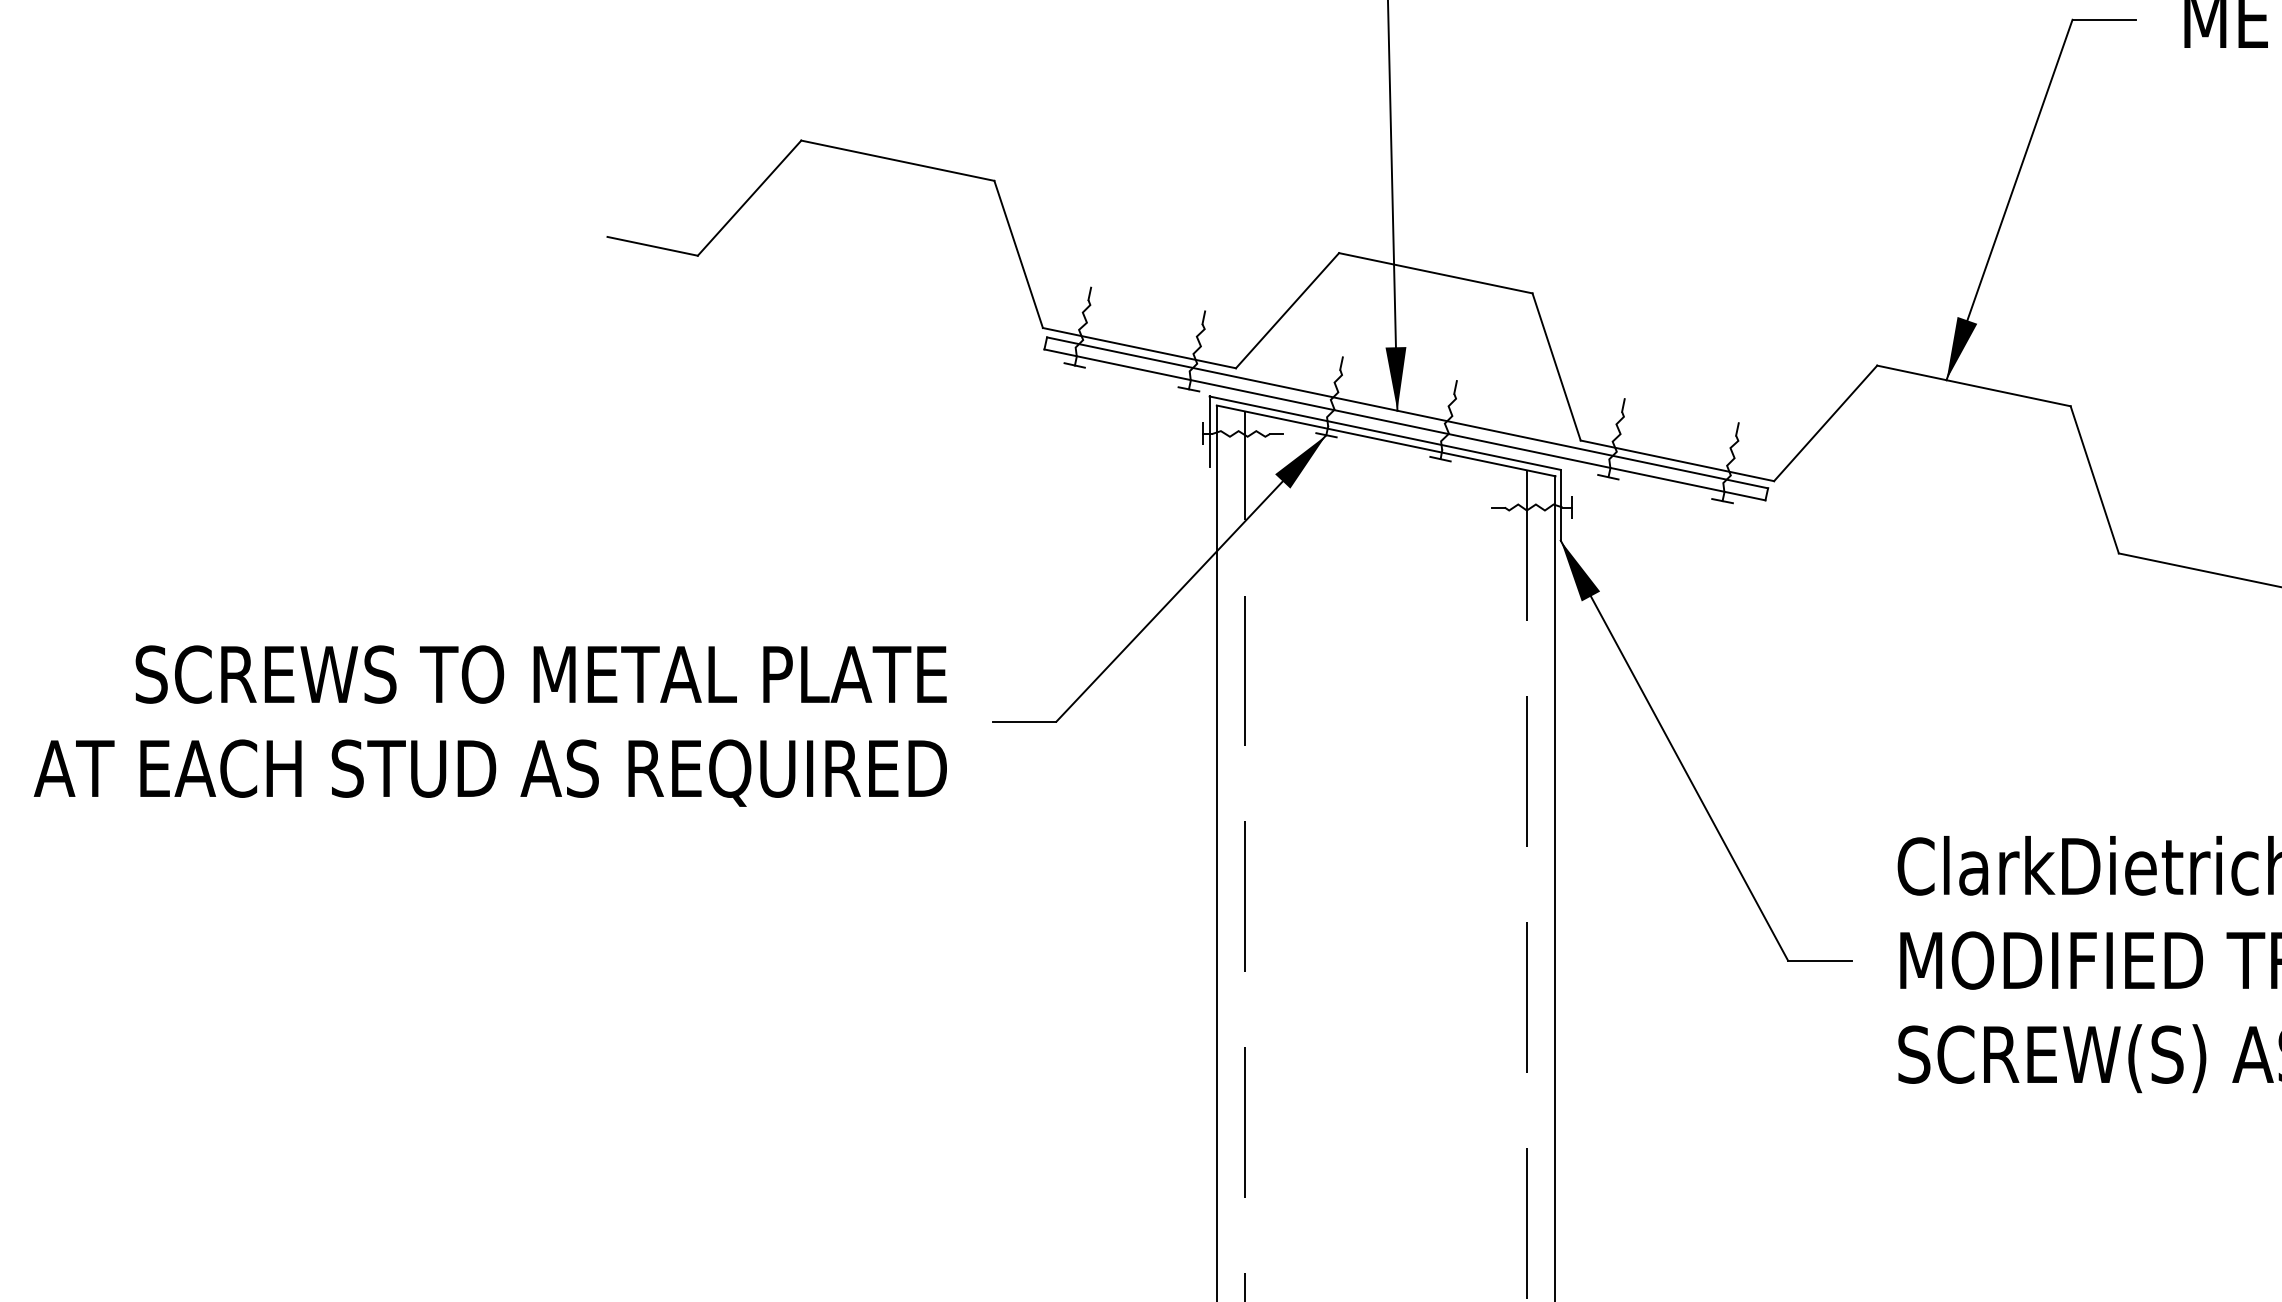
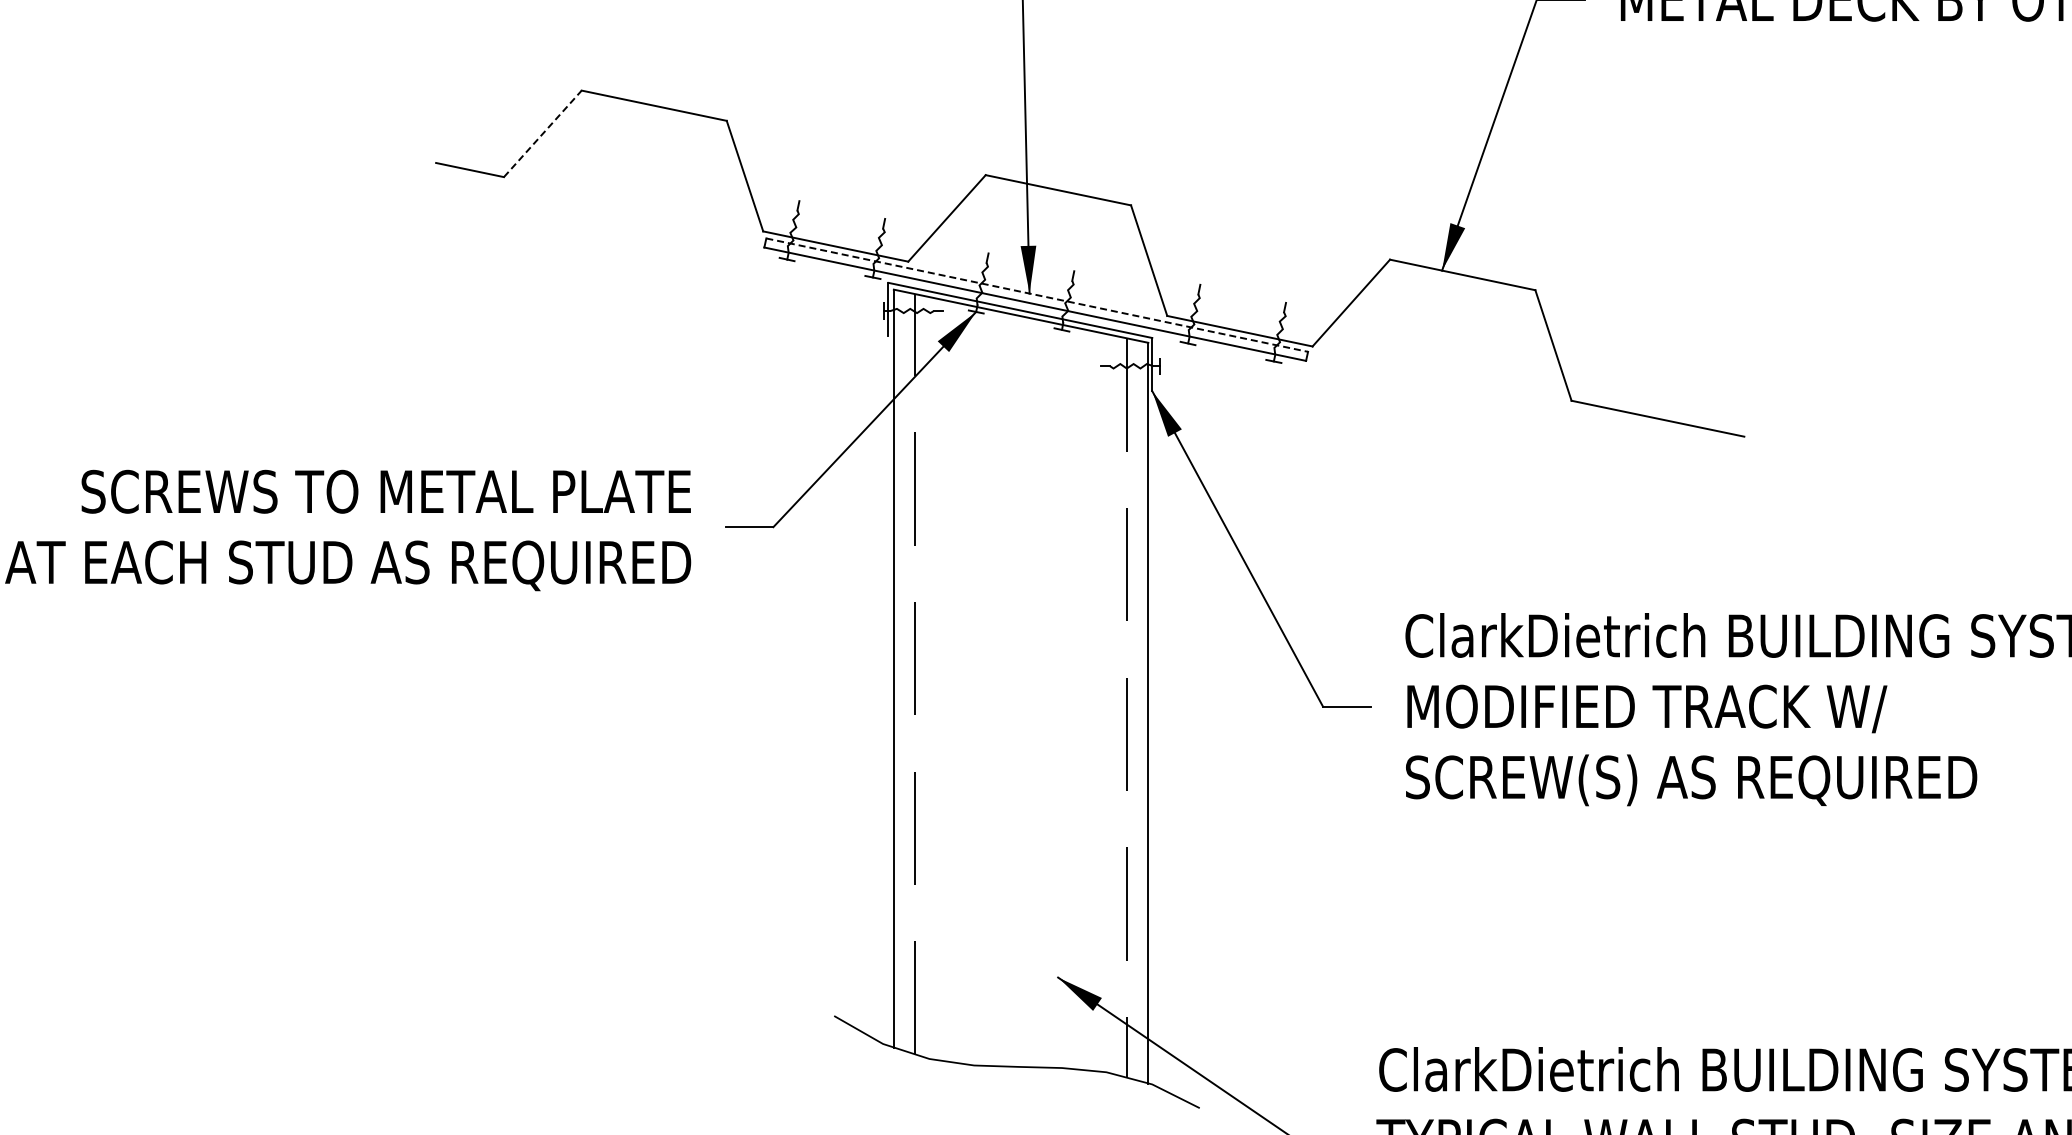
line: (750, 197) -> (543, 133), solid -> dashed
line: (1407, 413) -> (1037, 295), solid -> dashed

